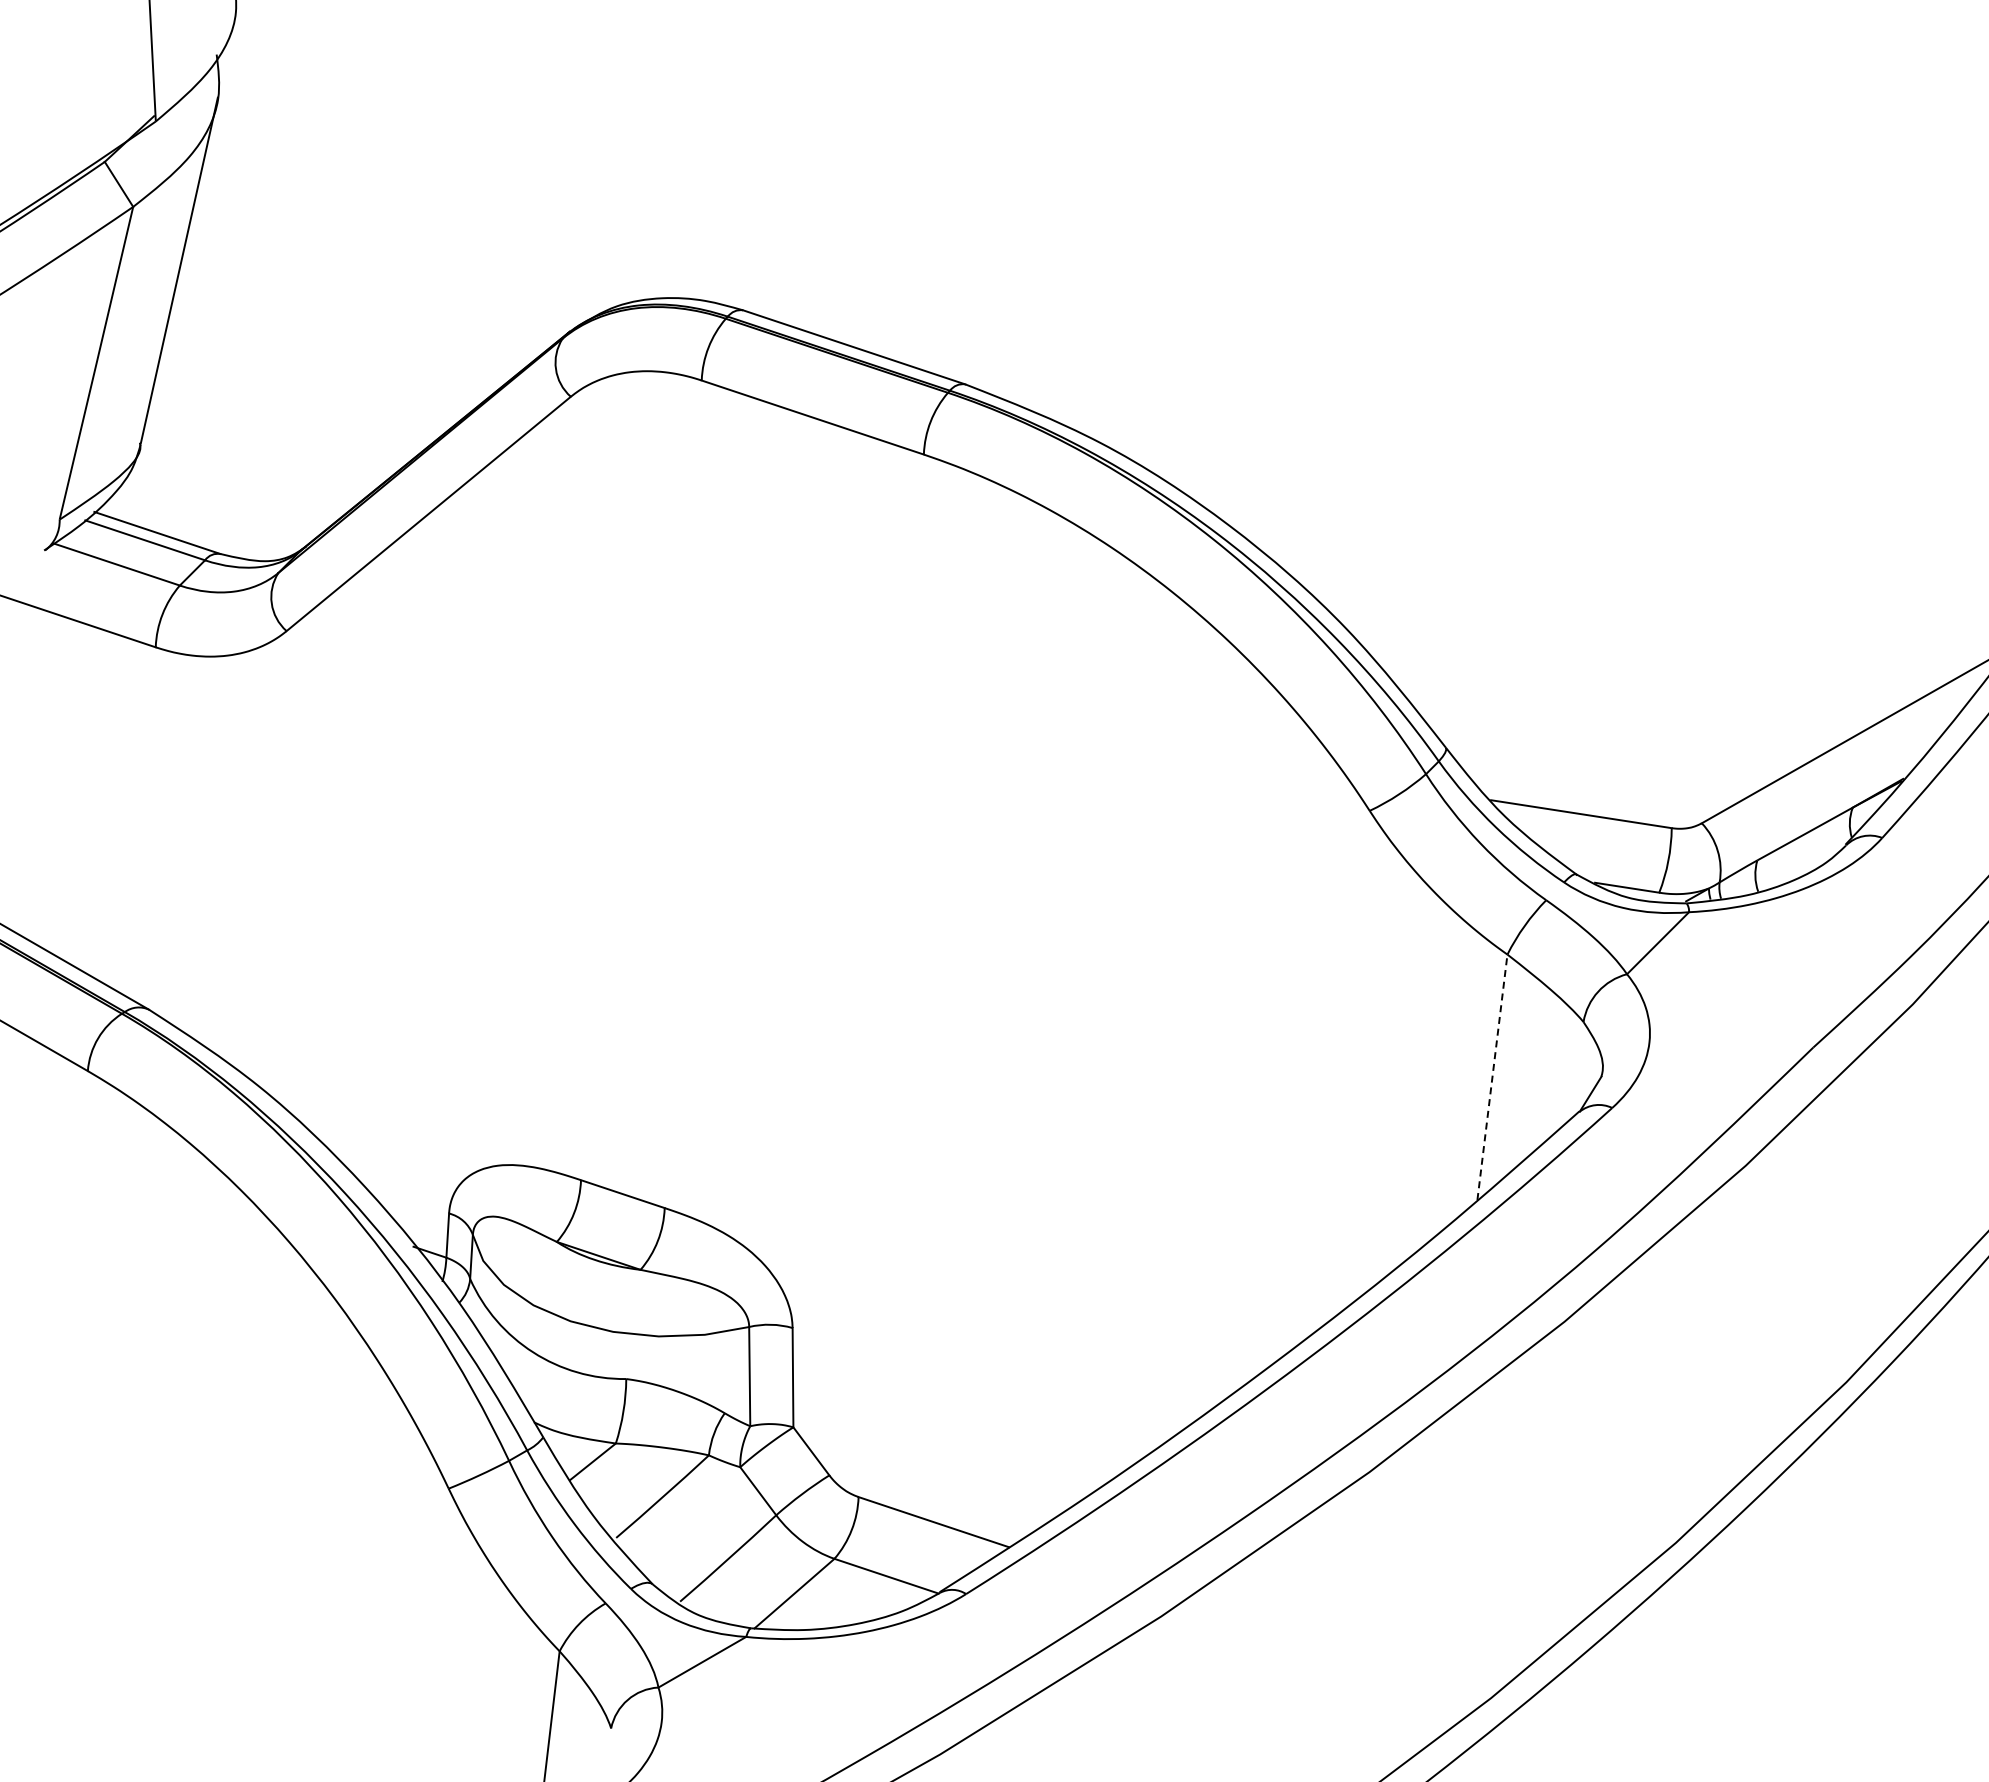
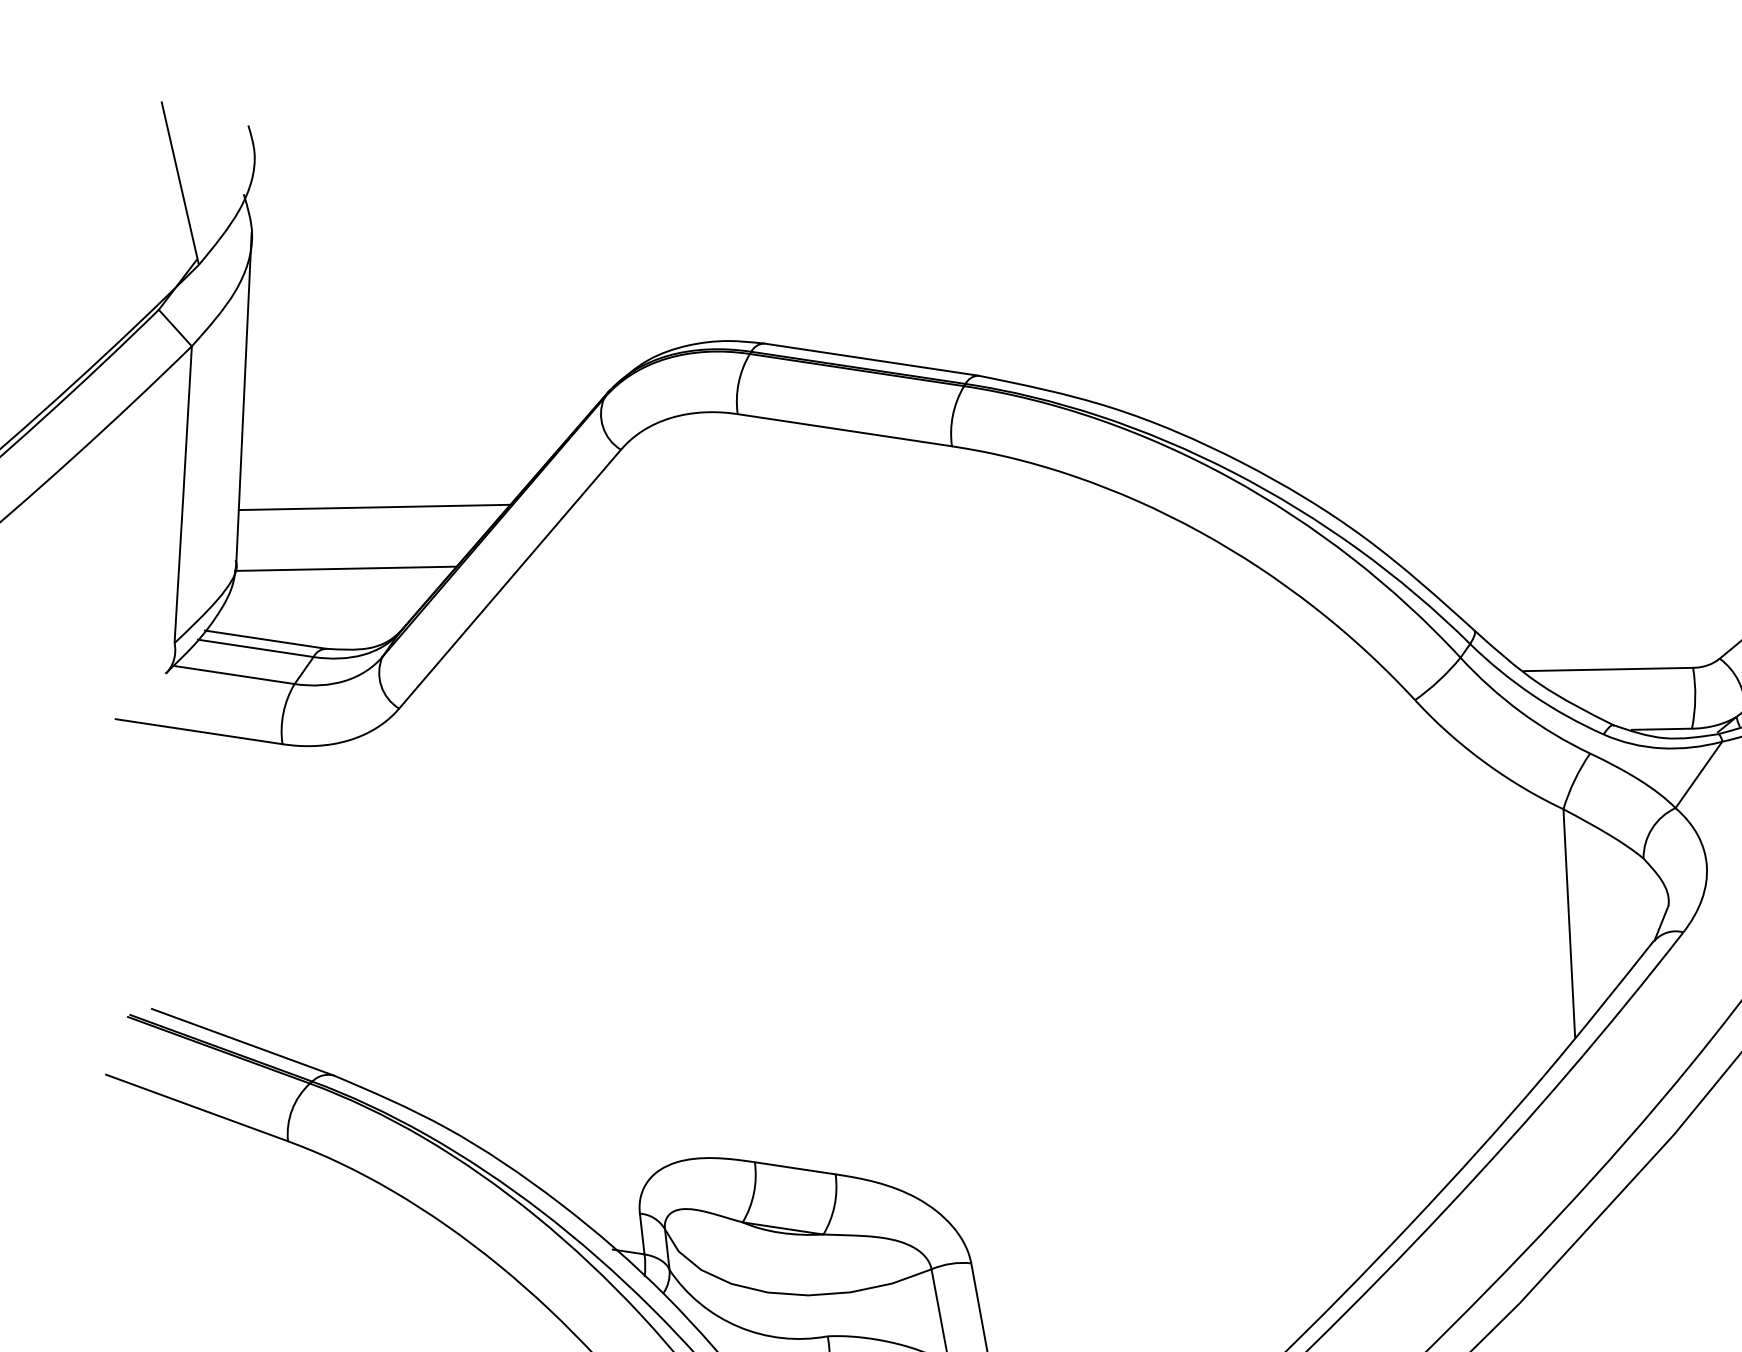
line: (297, 411) -> (374, 506), added
line: (255, 472) -> (345, 568), added
line: (1492, 1077) -> (1569, 923), dashed -> solid

